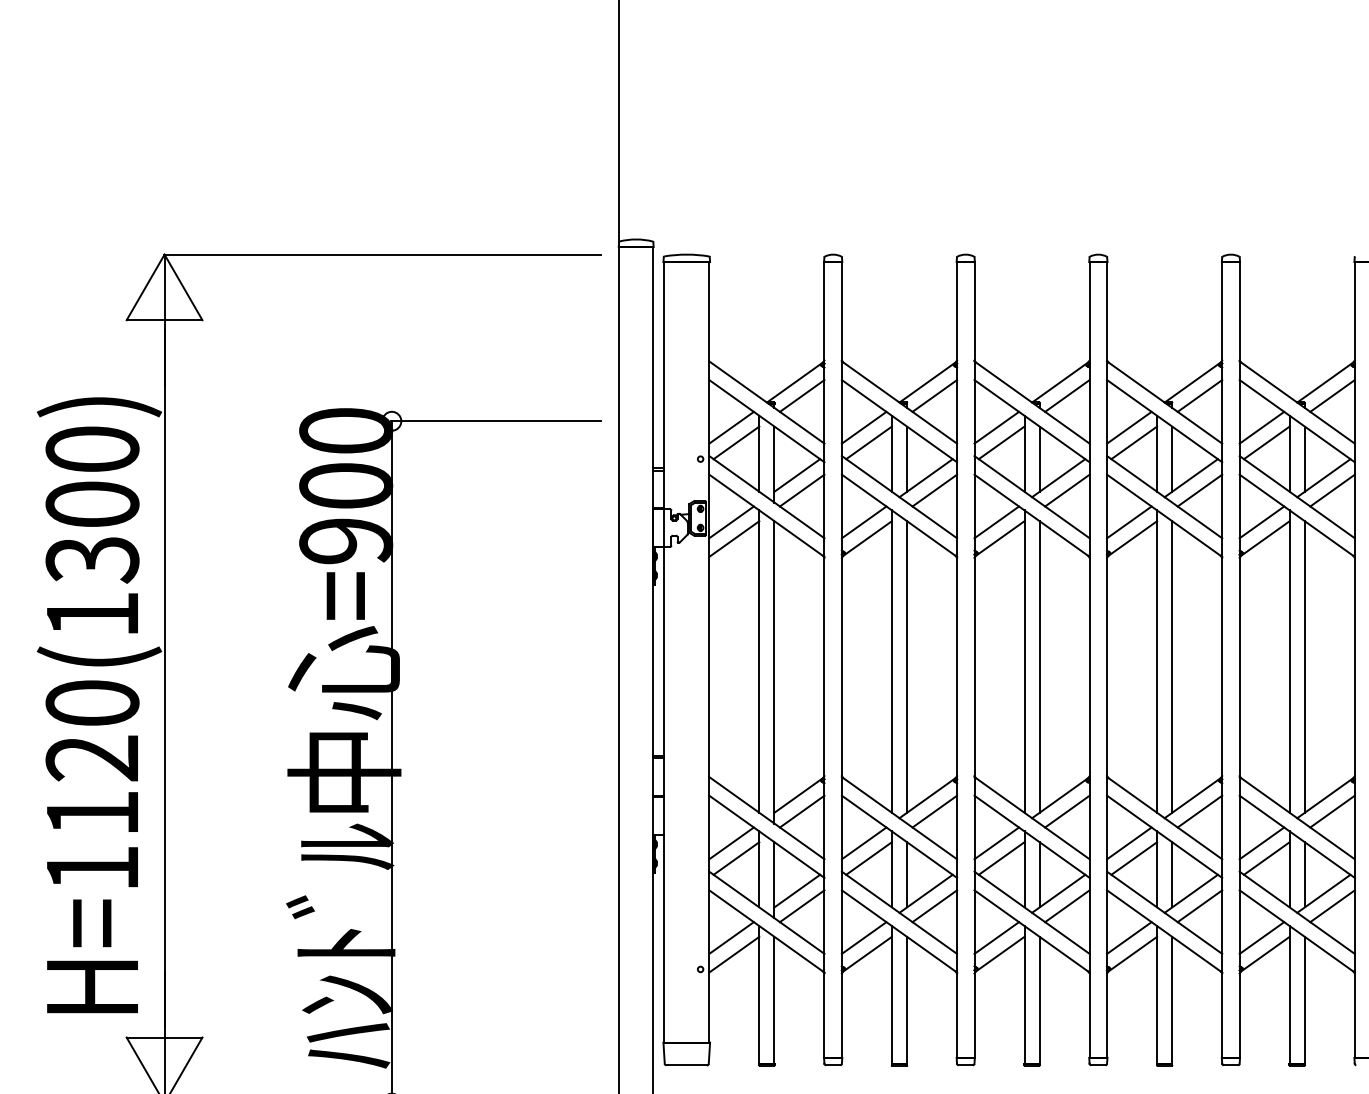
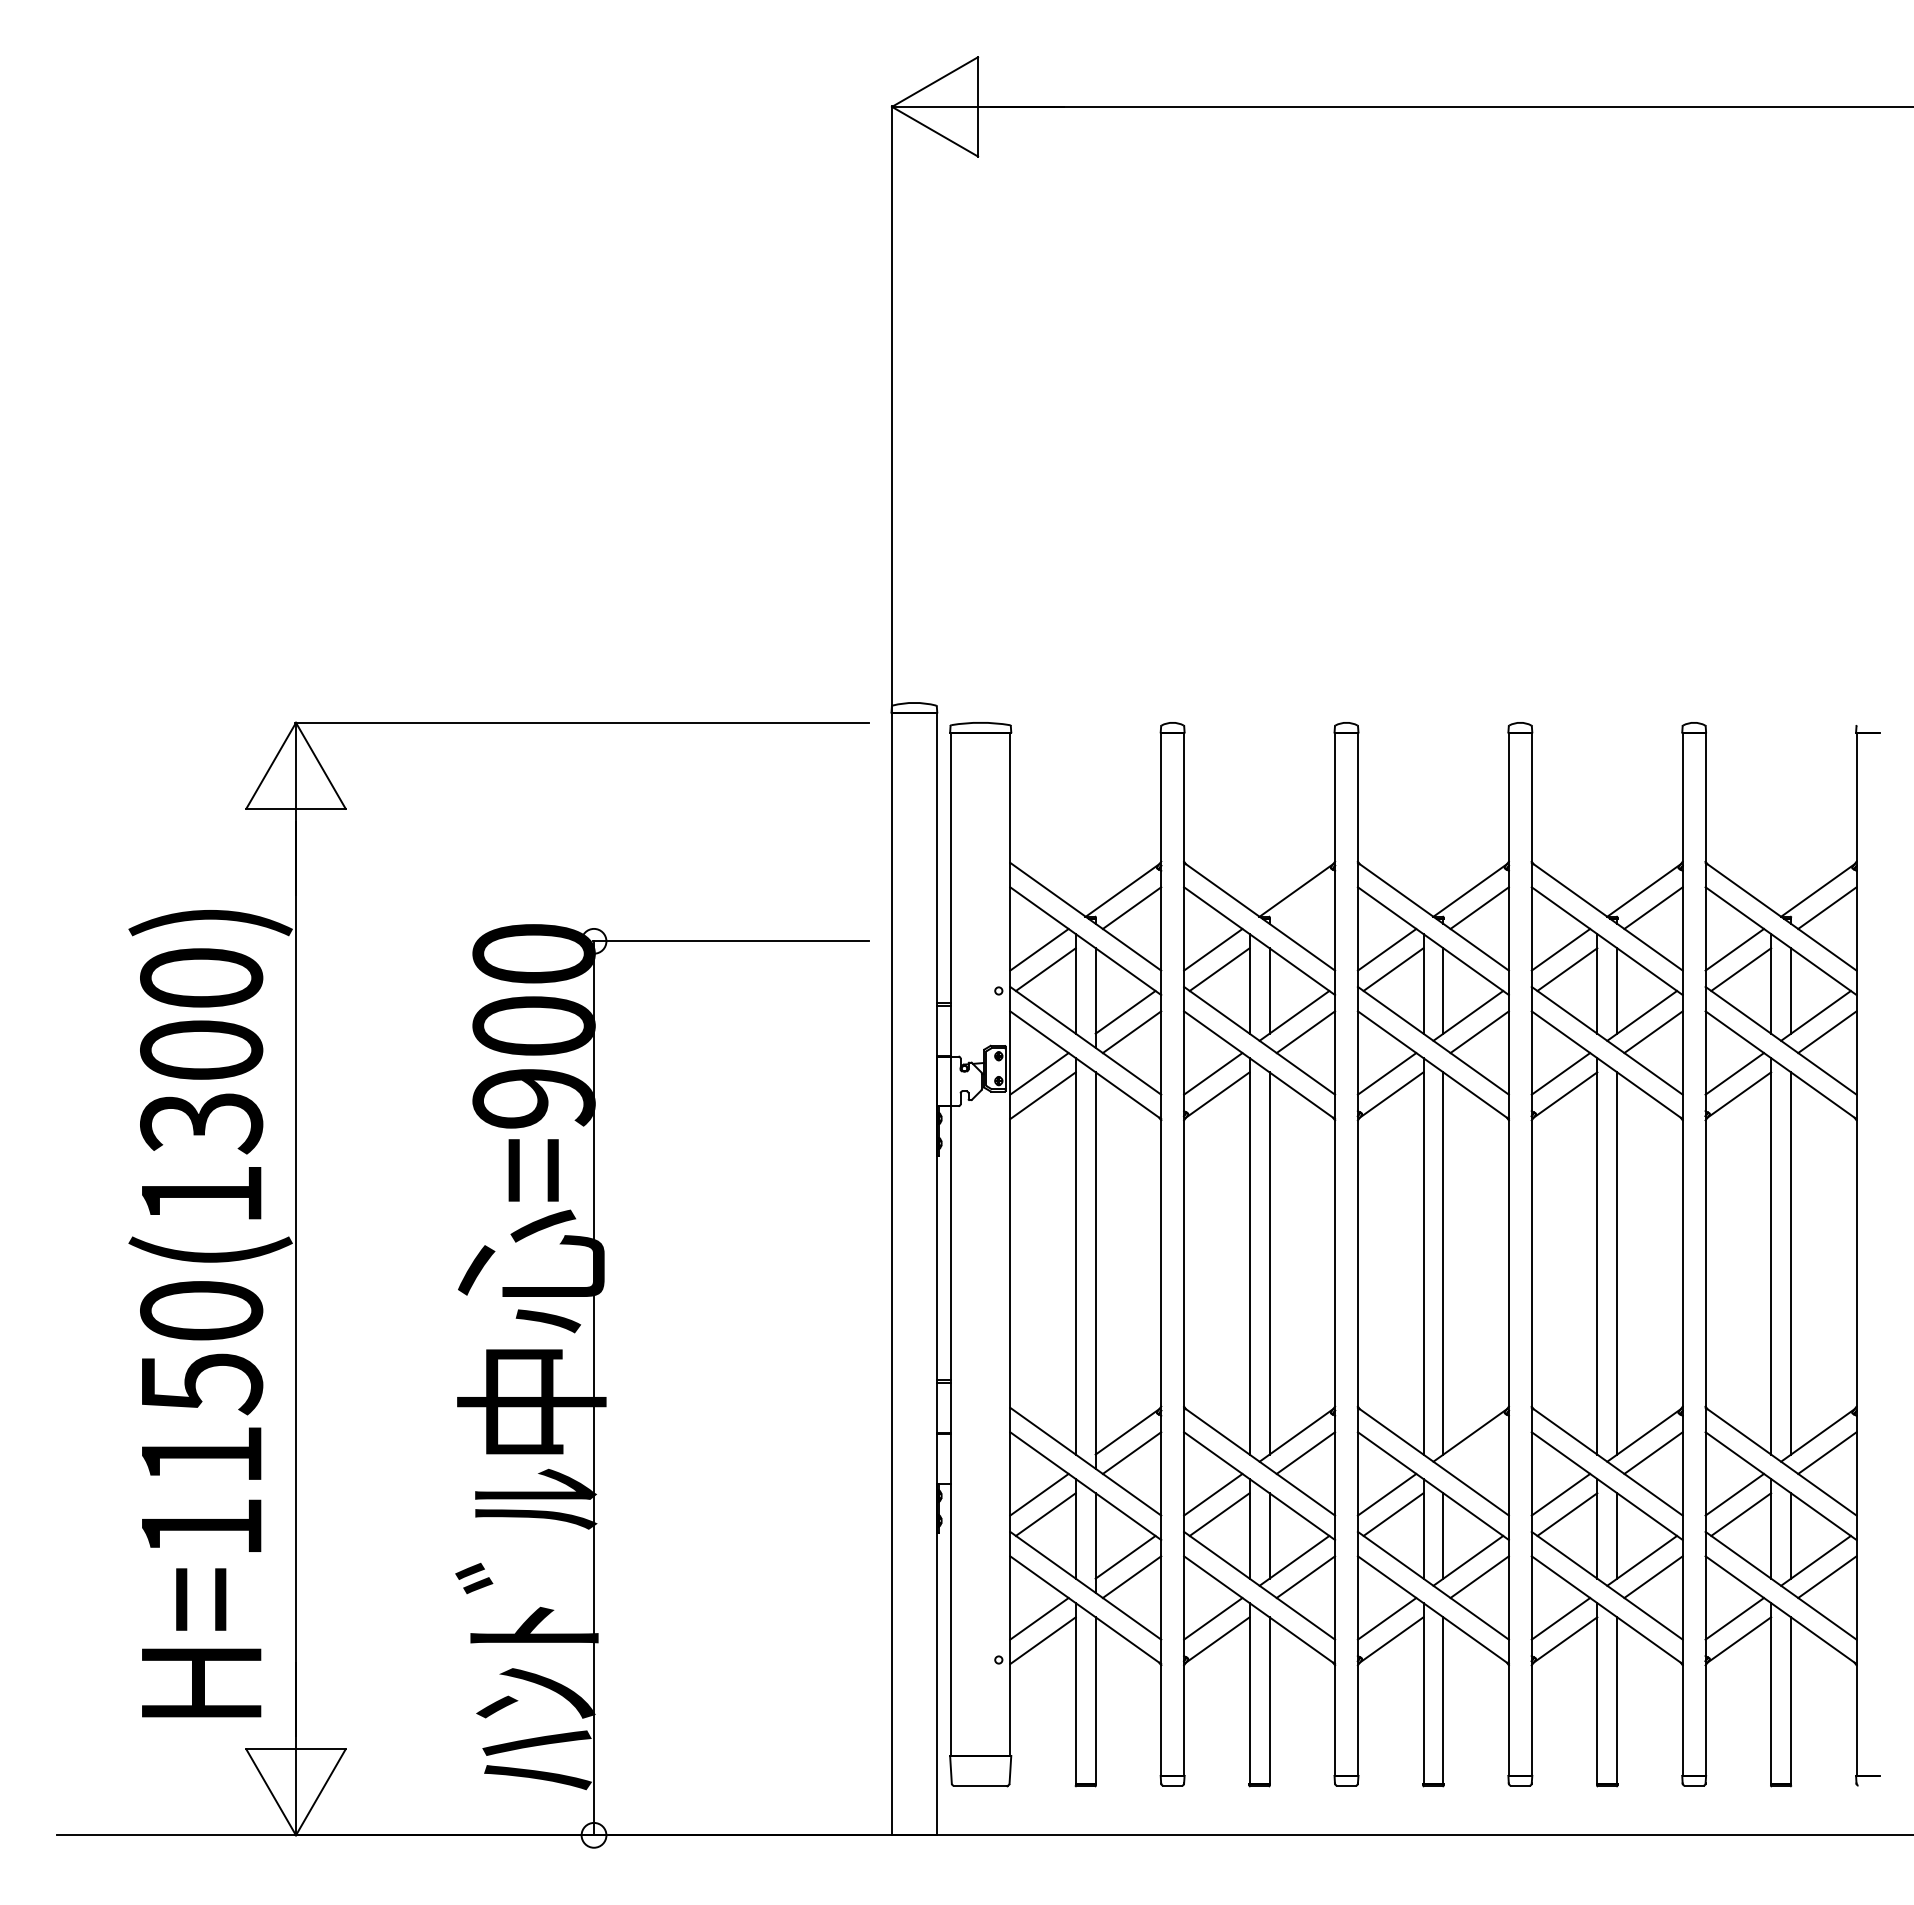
line: (934, 396) -> (1305, 908), removed
text: (92, 759) -> (201, 1384), H=1120(1300) -> H=1150(1300)
line: (1067, 811) -> (1479, 1452), removed

